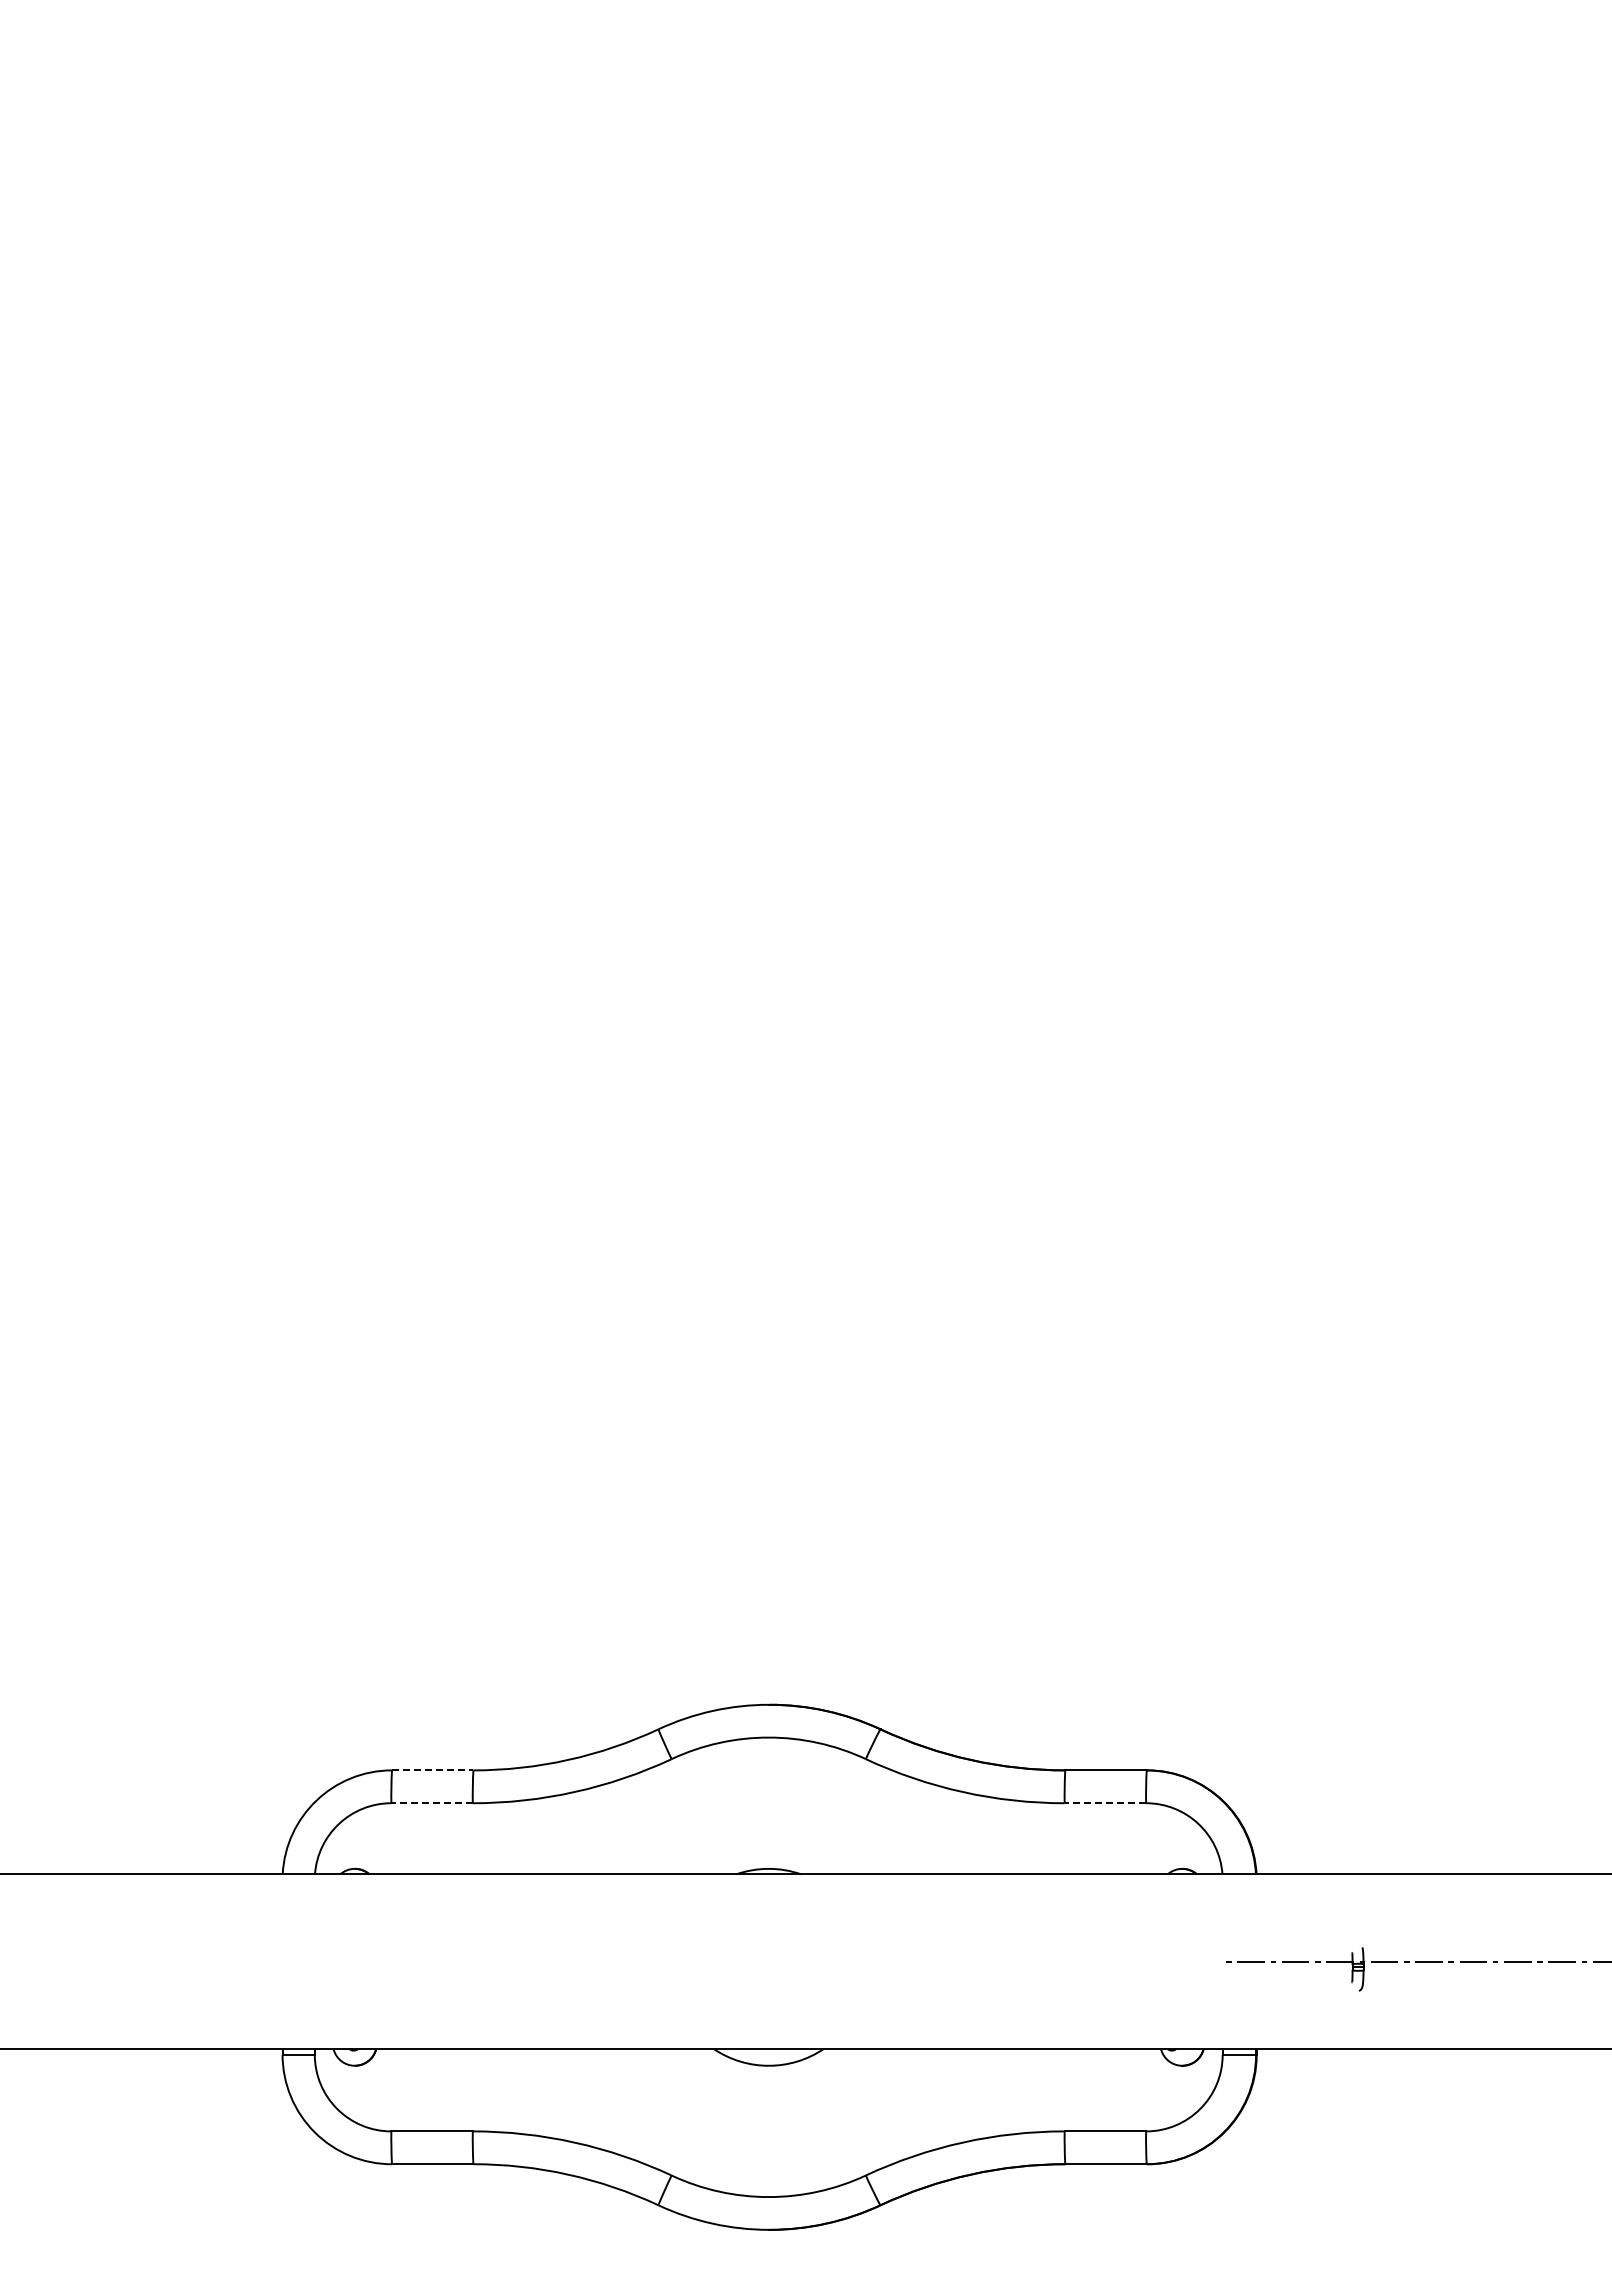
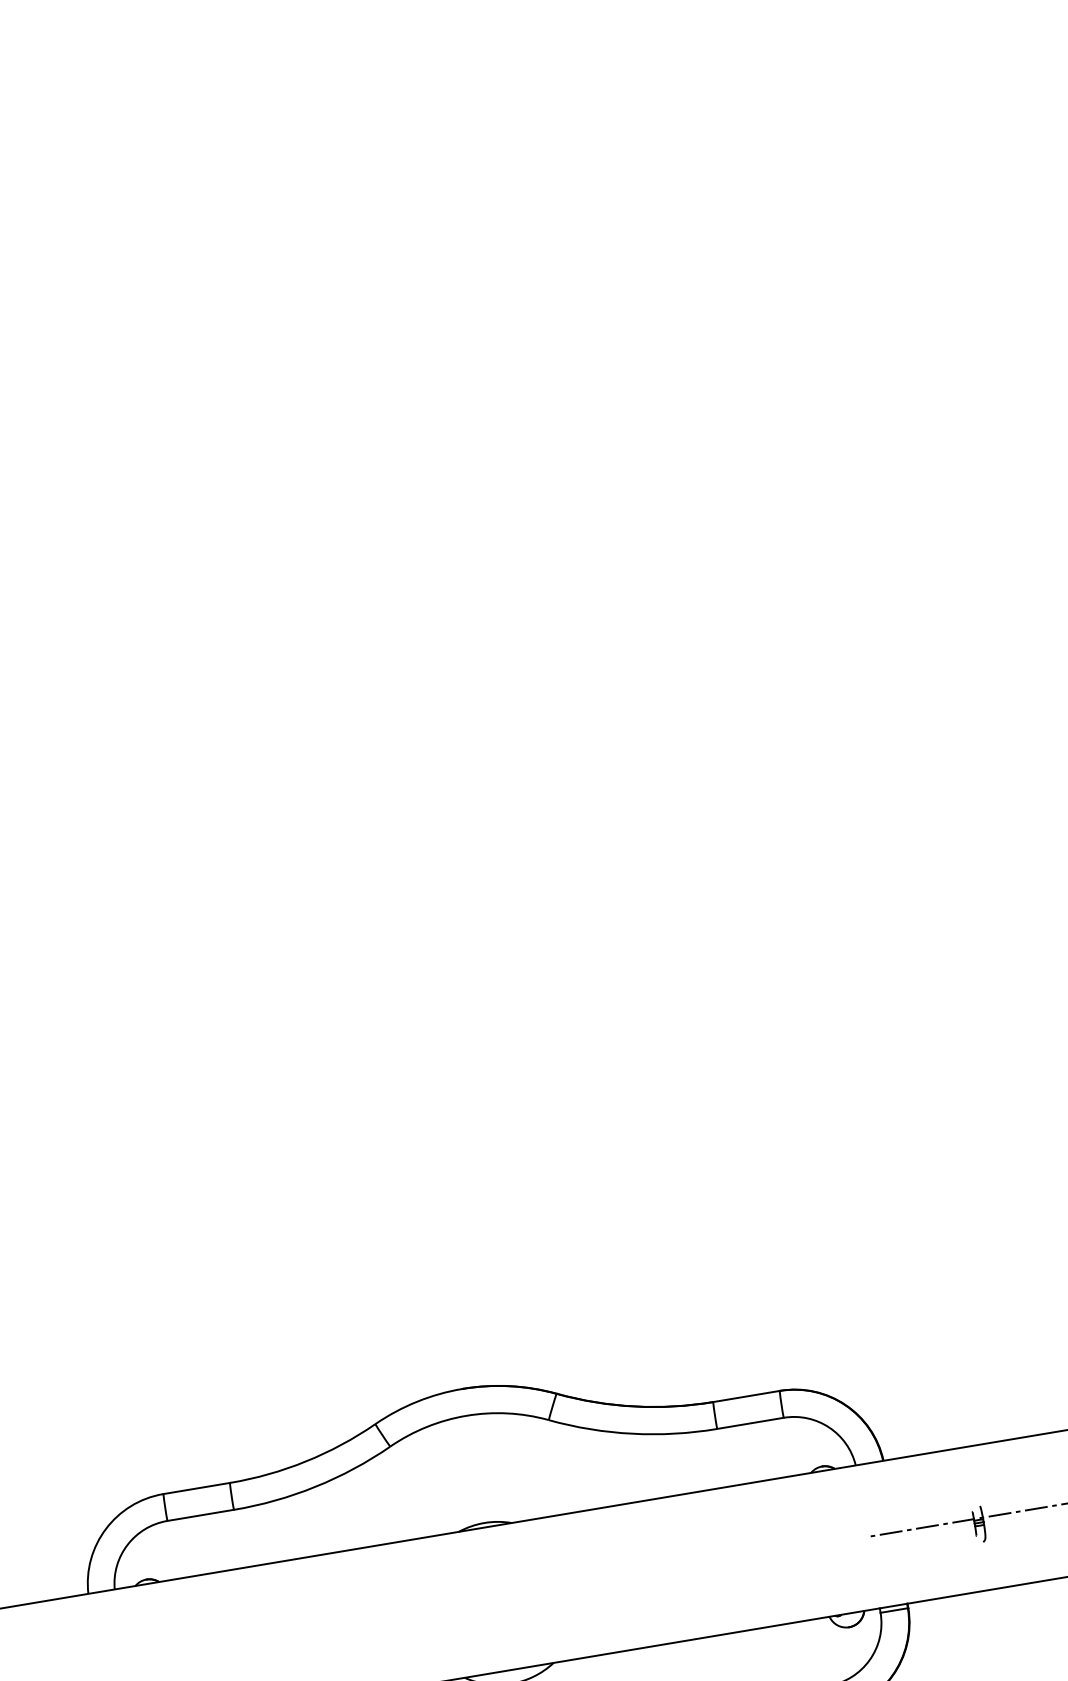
line: (432, 1770) -> (196, 1488), dashed -> solid
line: (432, 1803) -> (201, 1515), dashed -> solid
line: (1105, 1803) -> (750, 1423), dashed -> solid

